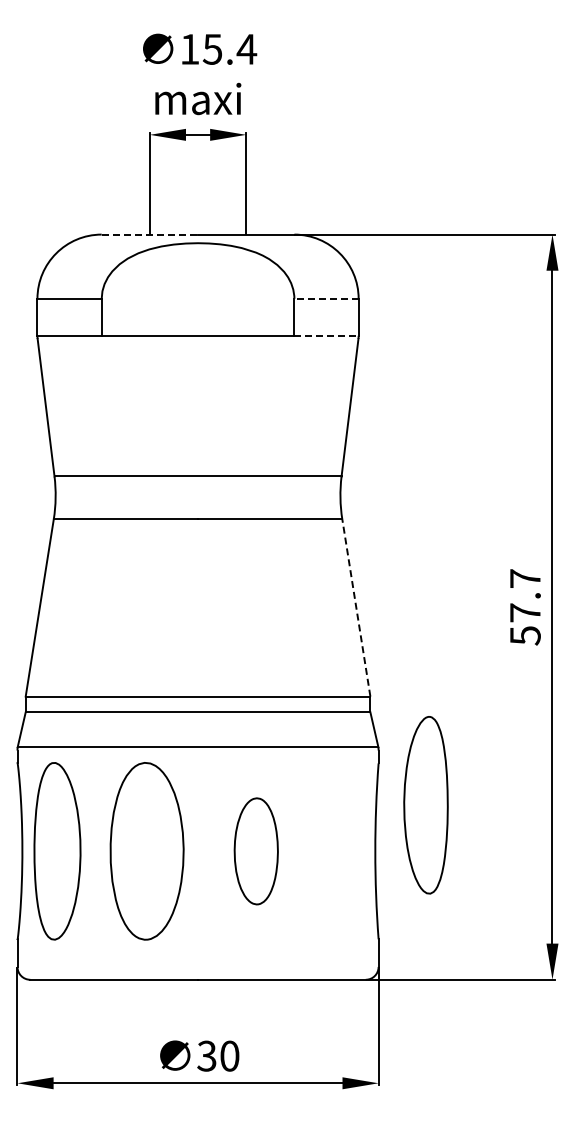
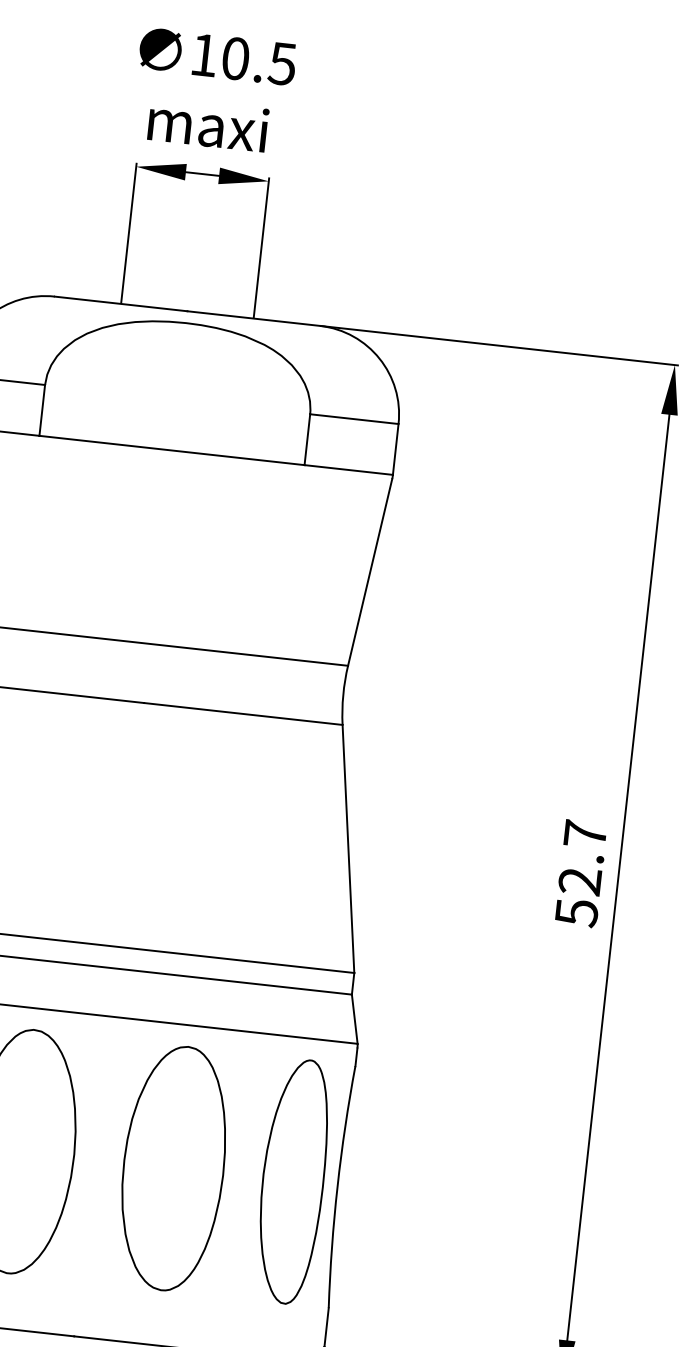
text: (230, 48) -> (260, 60), 15.4 -> 10.5
line: (150, 234) -> (121, 303), dashed -> solid
line: (326, 298) -> (354, 418), dashed -> solid
line: (327, 335) -> (350, 469), dashed -> solid
line: (356, 608) -> (348, 849), dashed -> solid
text: (524, 612) -> (579, 880), 57.7 -> 52.7
part: (425, 805) -> (292, 1181), moved
part: (256, 851) -> (174, 1168), size x1.67

